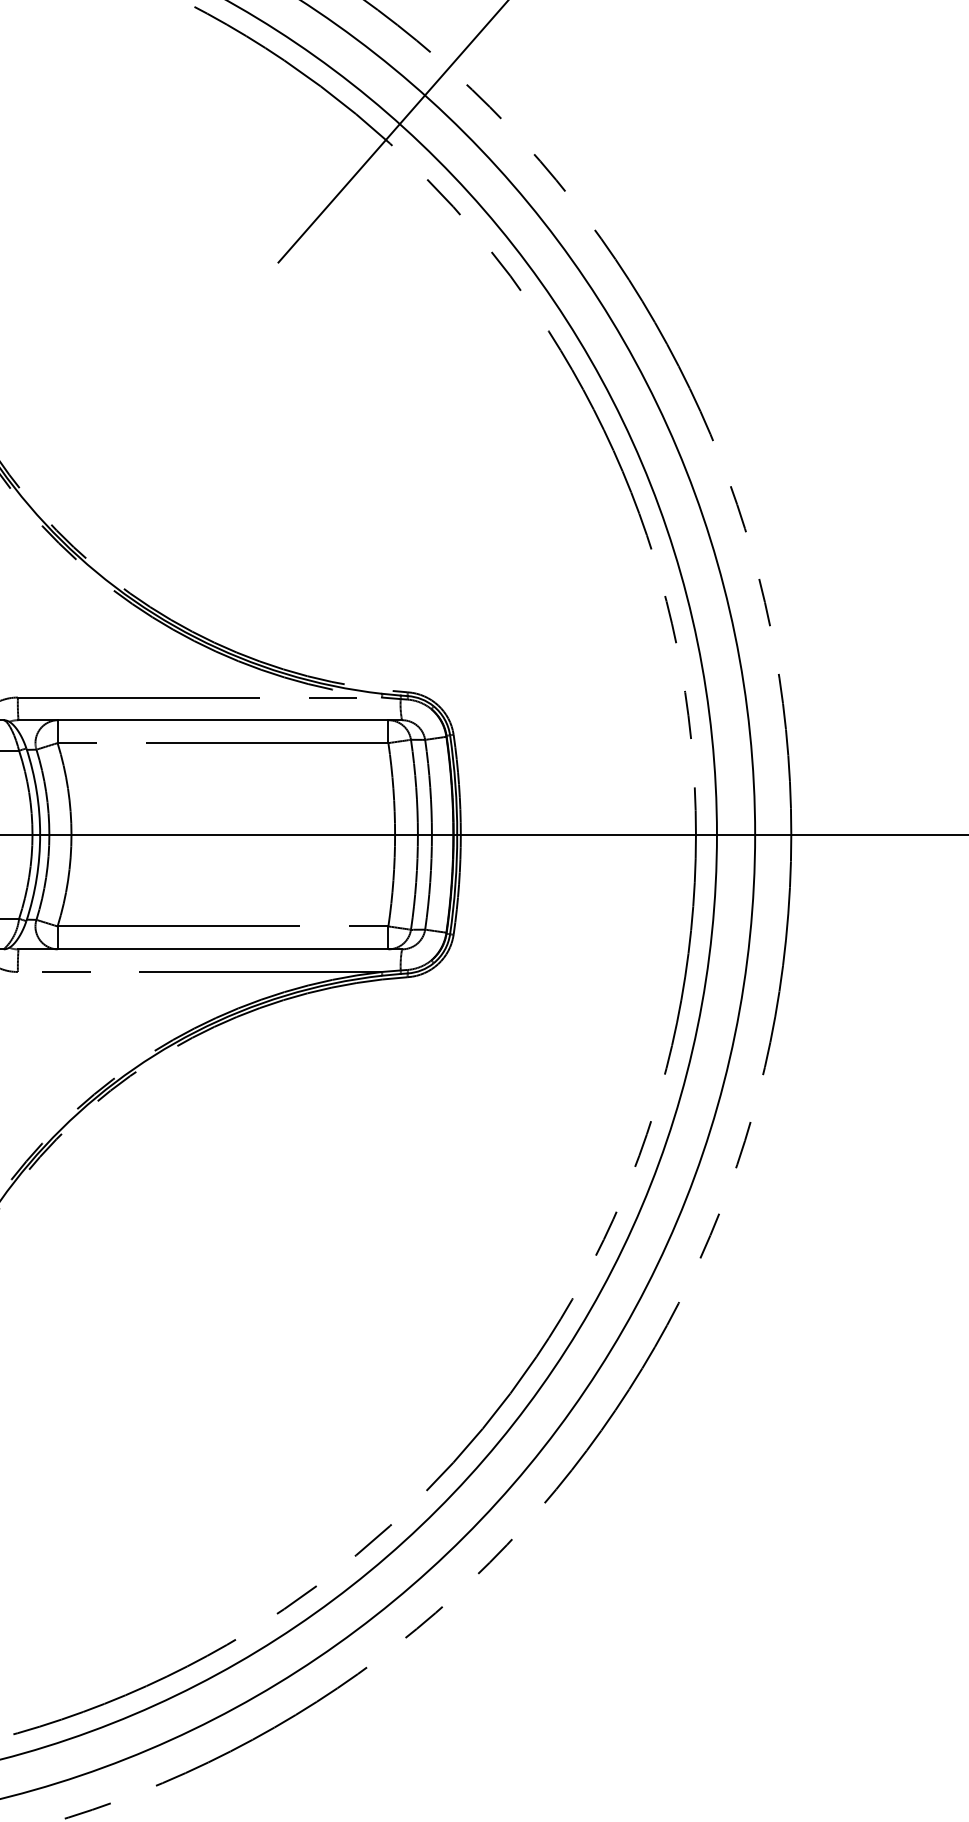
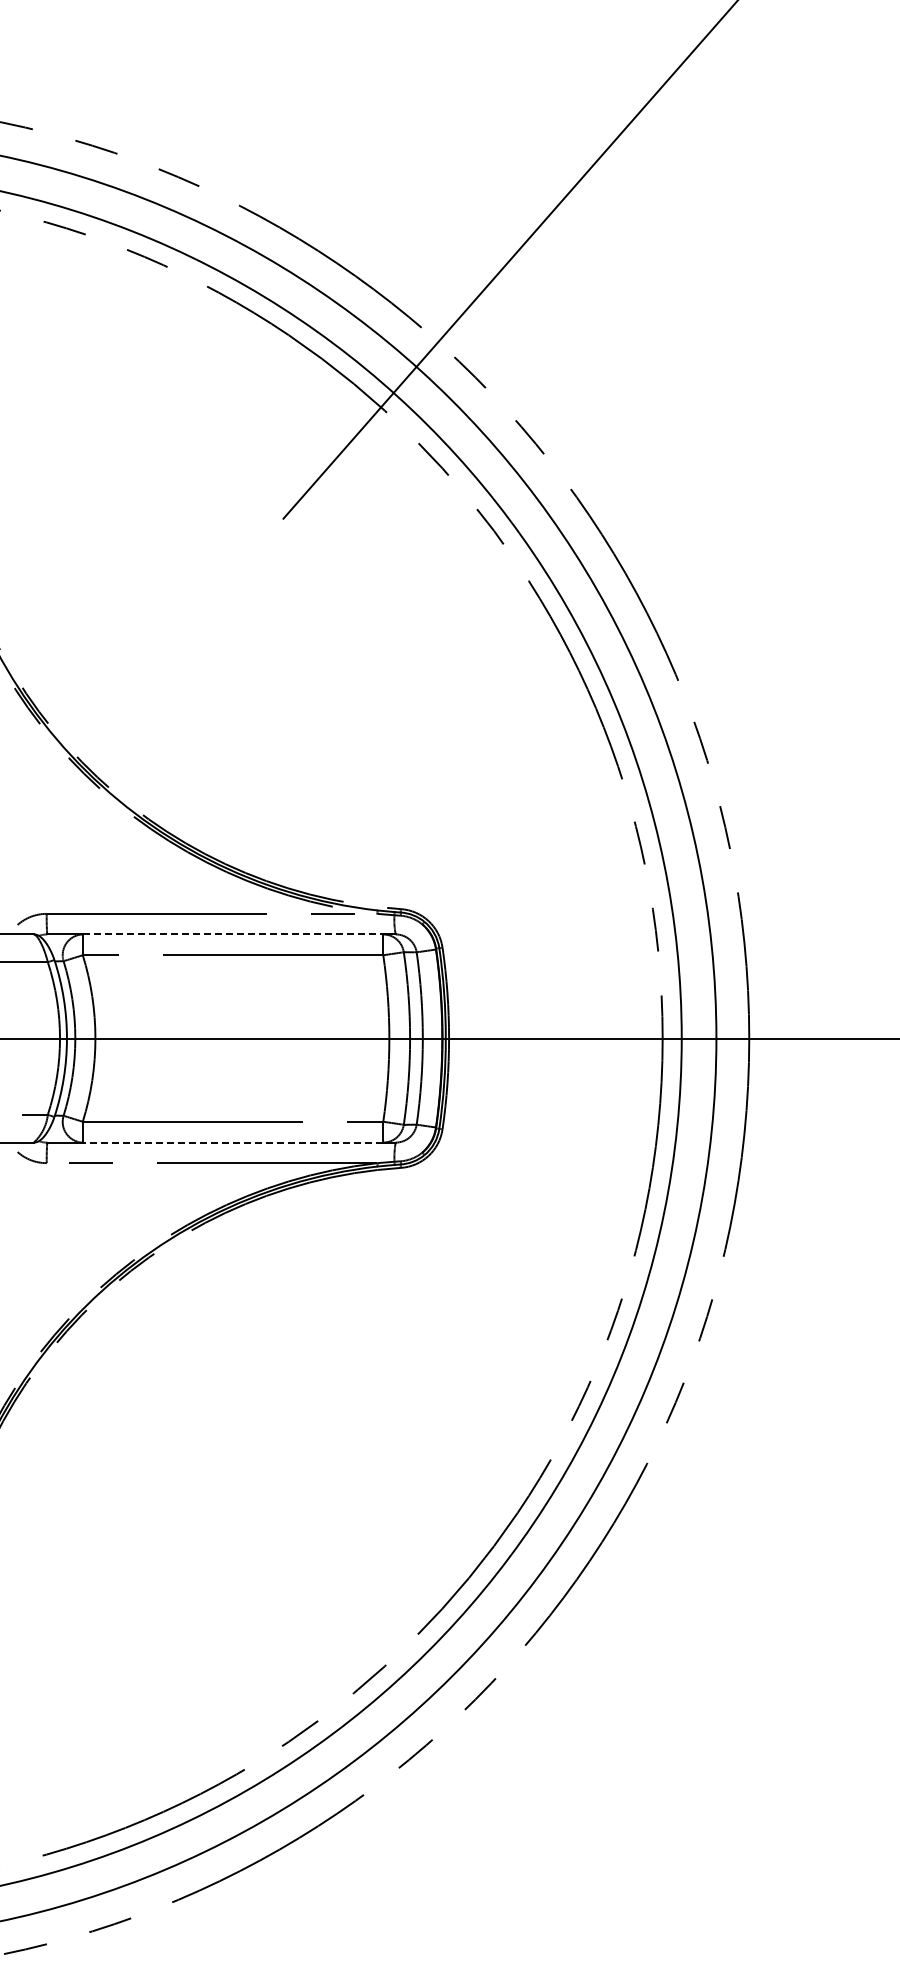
line: (223, 720) -> (233, 934), solid -> dashed
line: (222, 949) -> (232, 1142), solid -> dashed

